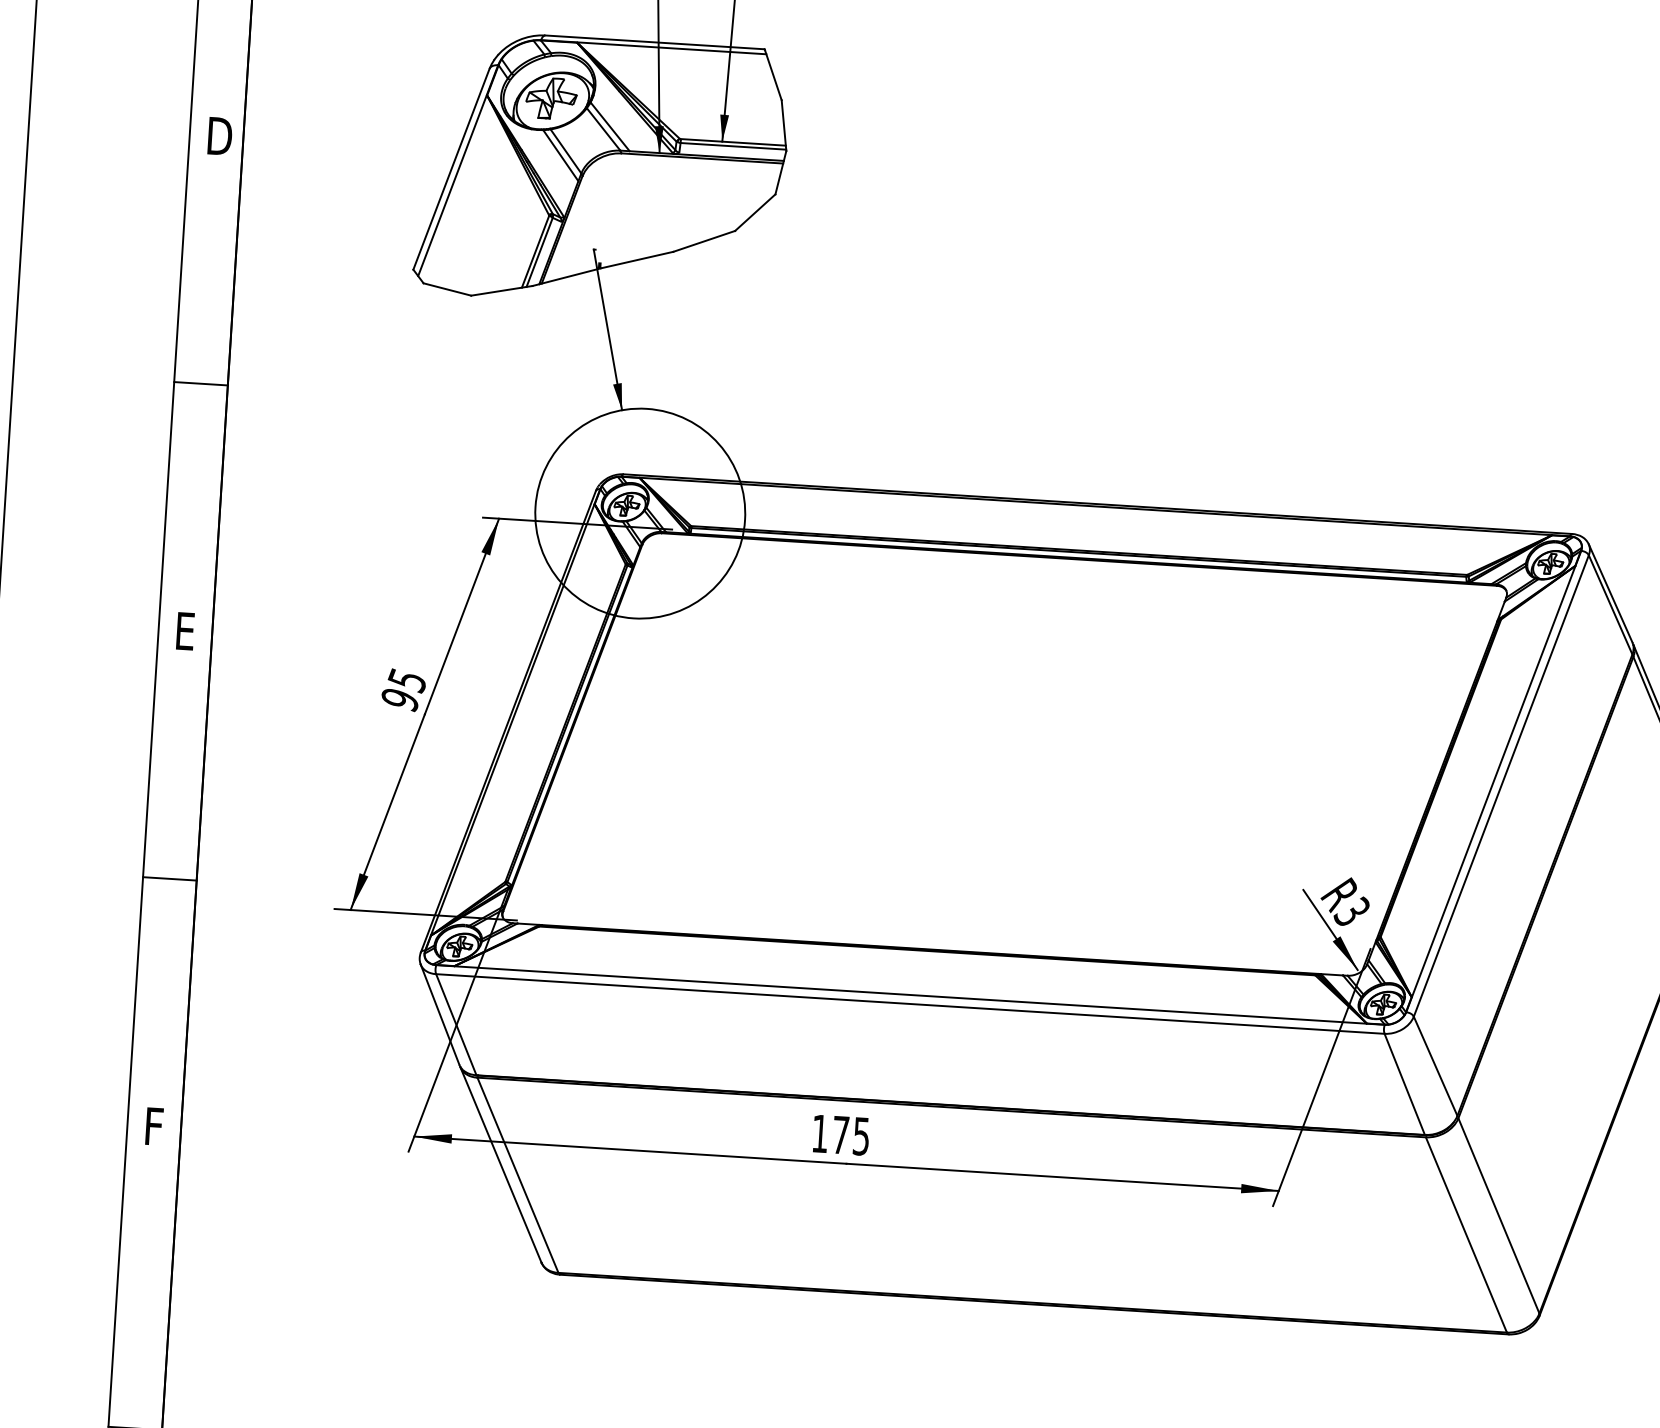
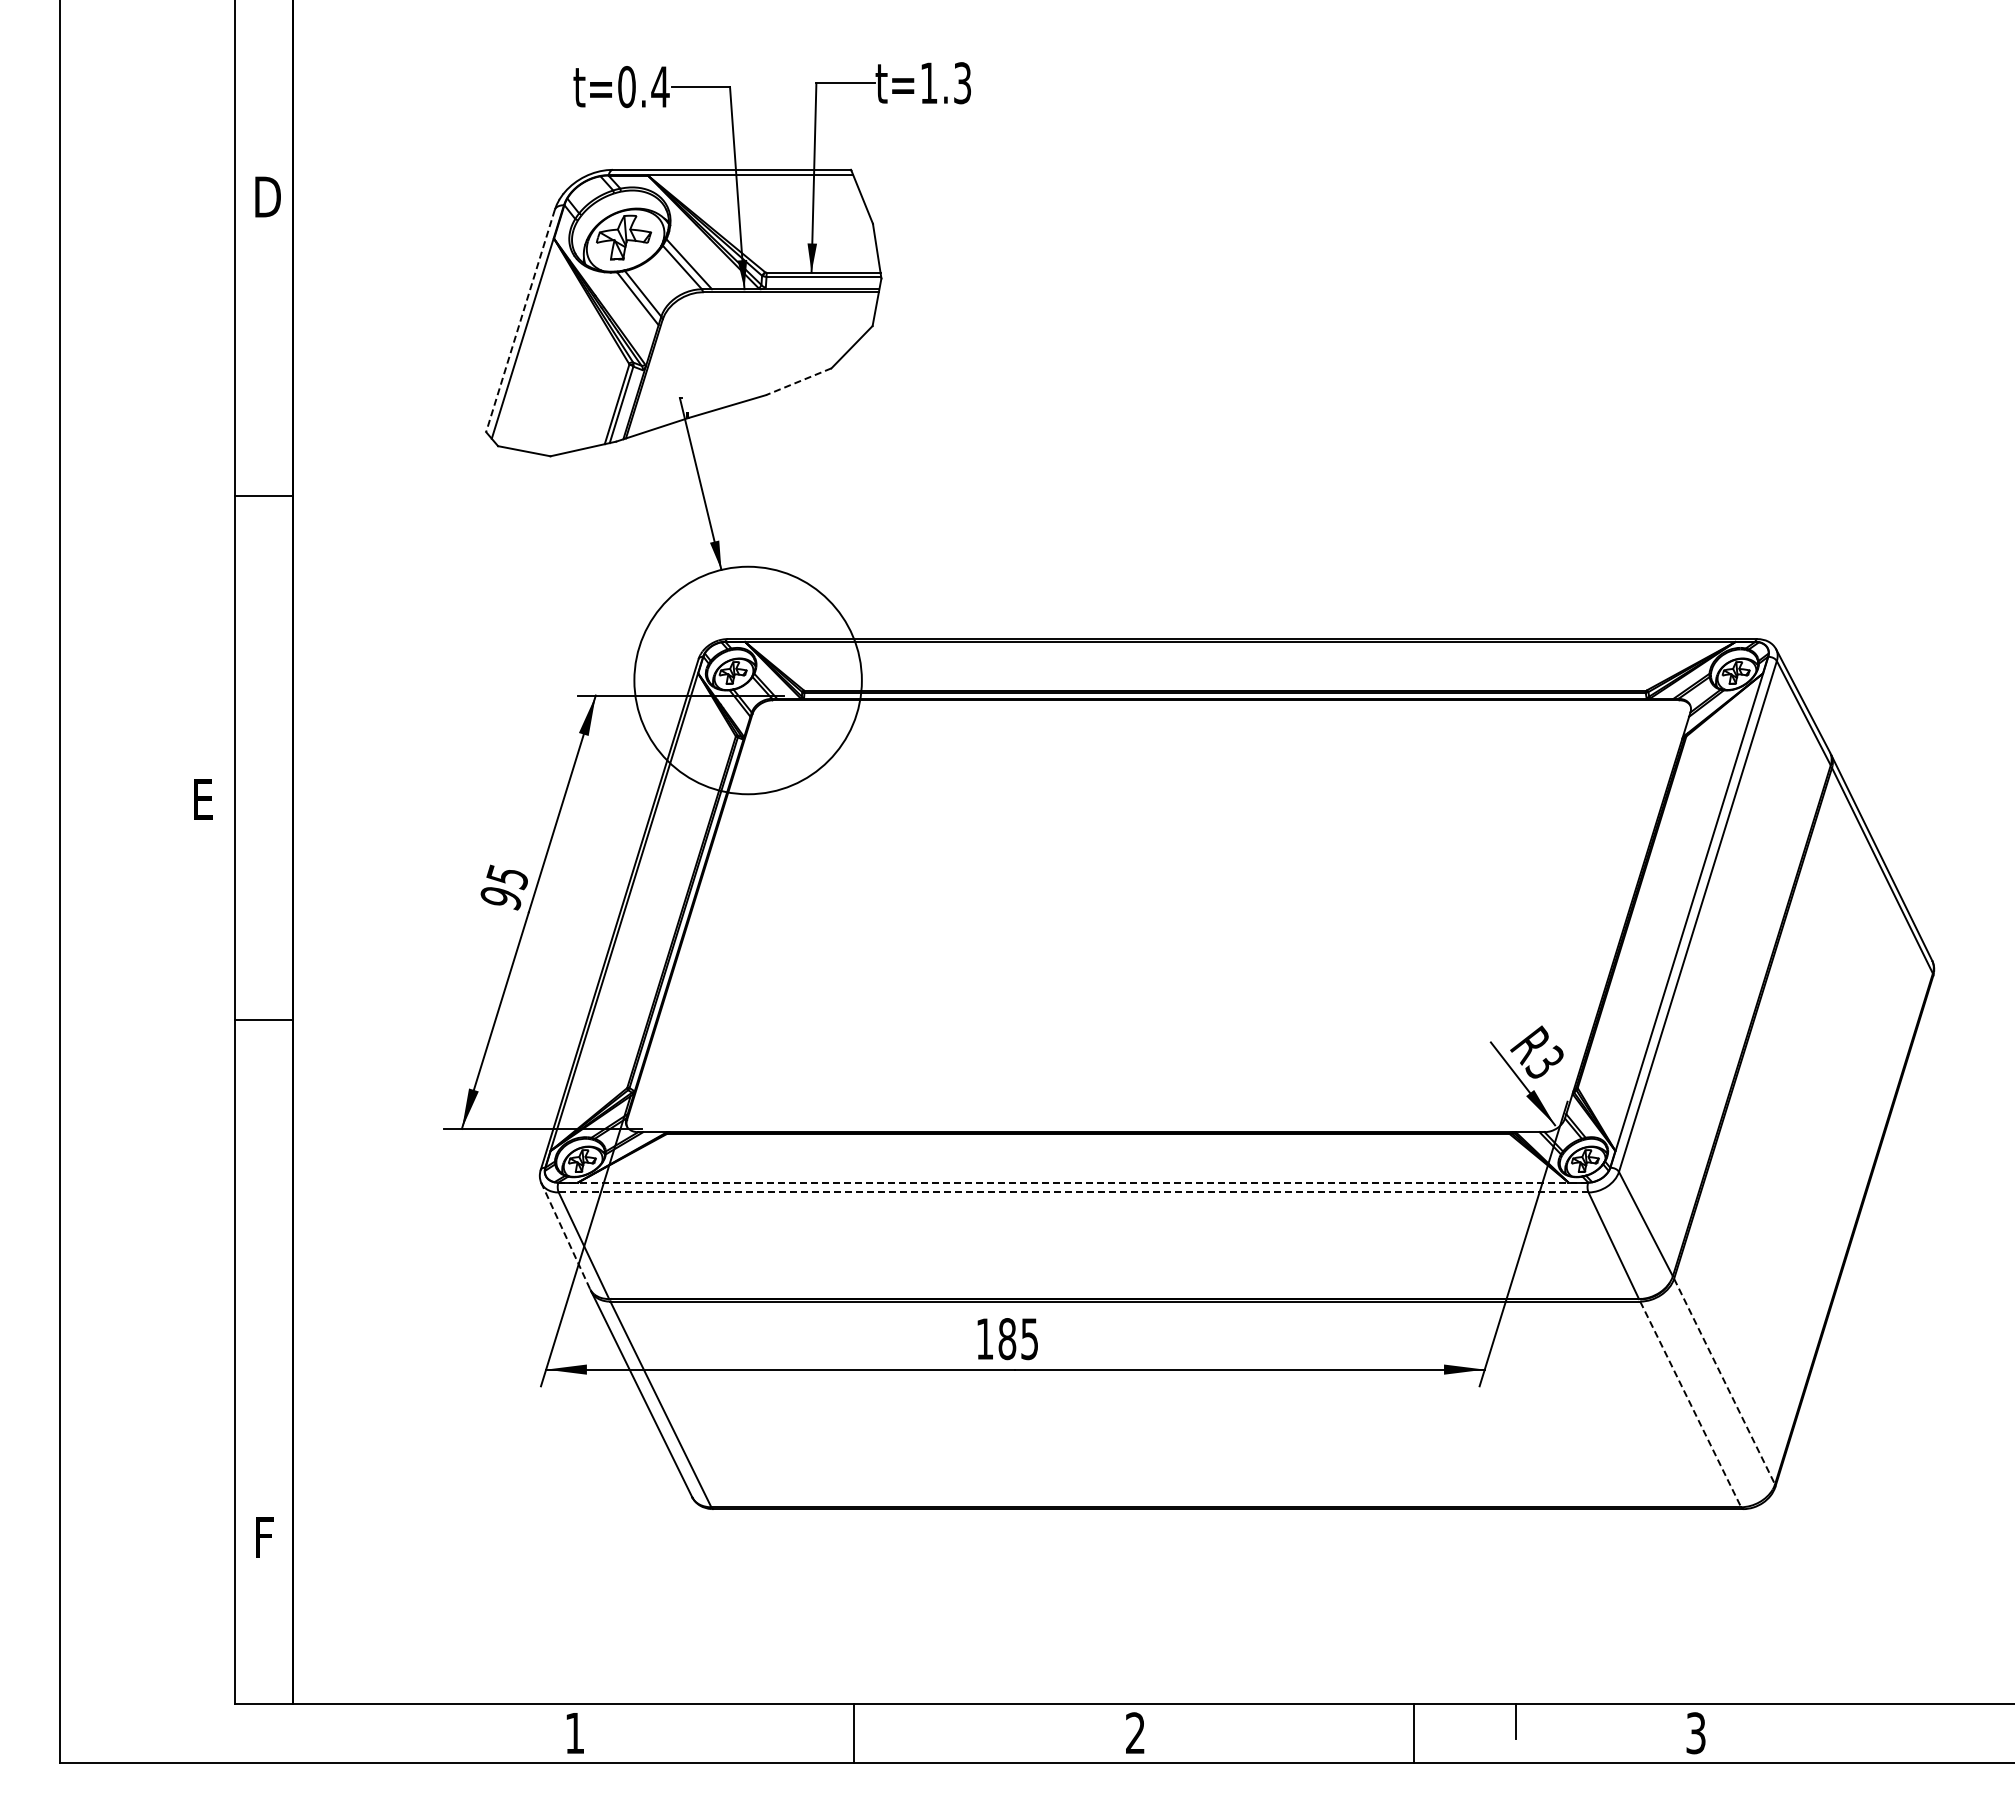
text: (219, 135) -> (267, 196), moved
line: (451, 169) -> (520, 321), solid -> dashed
line: (703, 241) -> (798, 381), solid -> dashed
line: (201, 383) -> (264, 495), moved
text: (185, 631) -> (203, 799), moved
line: (170, 878) -> (264, 1019), moved
line: (910, 994) -> (1073, 1182), solid -> dashed
line: (910, 1004) -> (1073, 1192), solid -> dashed
line: (439, 1014) -> (565, 1235), solid -> dashed
text: (154, 1126) -> (264, 1537), moved
text: (840, 1135) -> (1007, 1339), 175 -> 185
line: (1498, 1215) -> (1724, 1381), solid -> dashed
line: (1466, 1235) -> (1690, 1404), solid -> dashed

